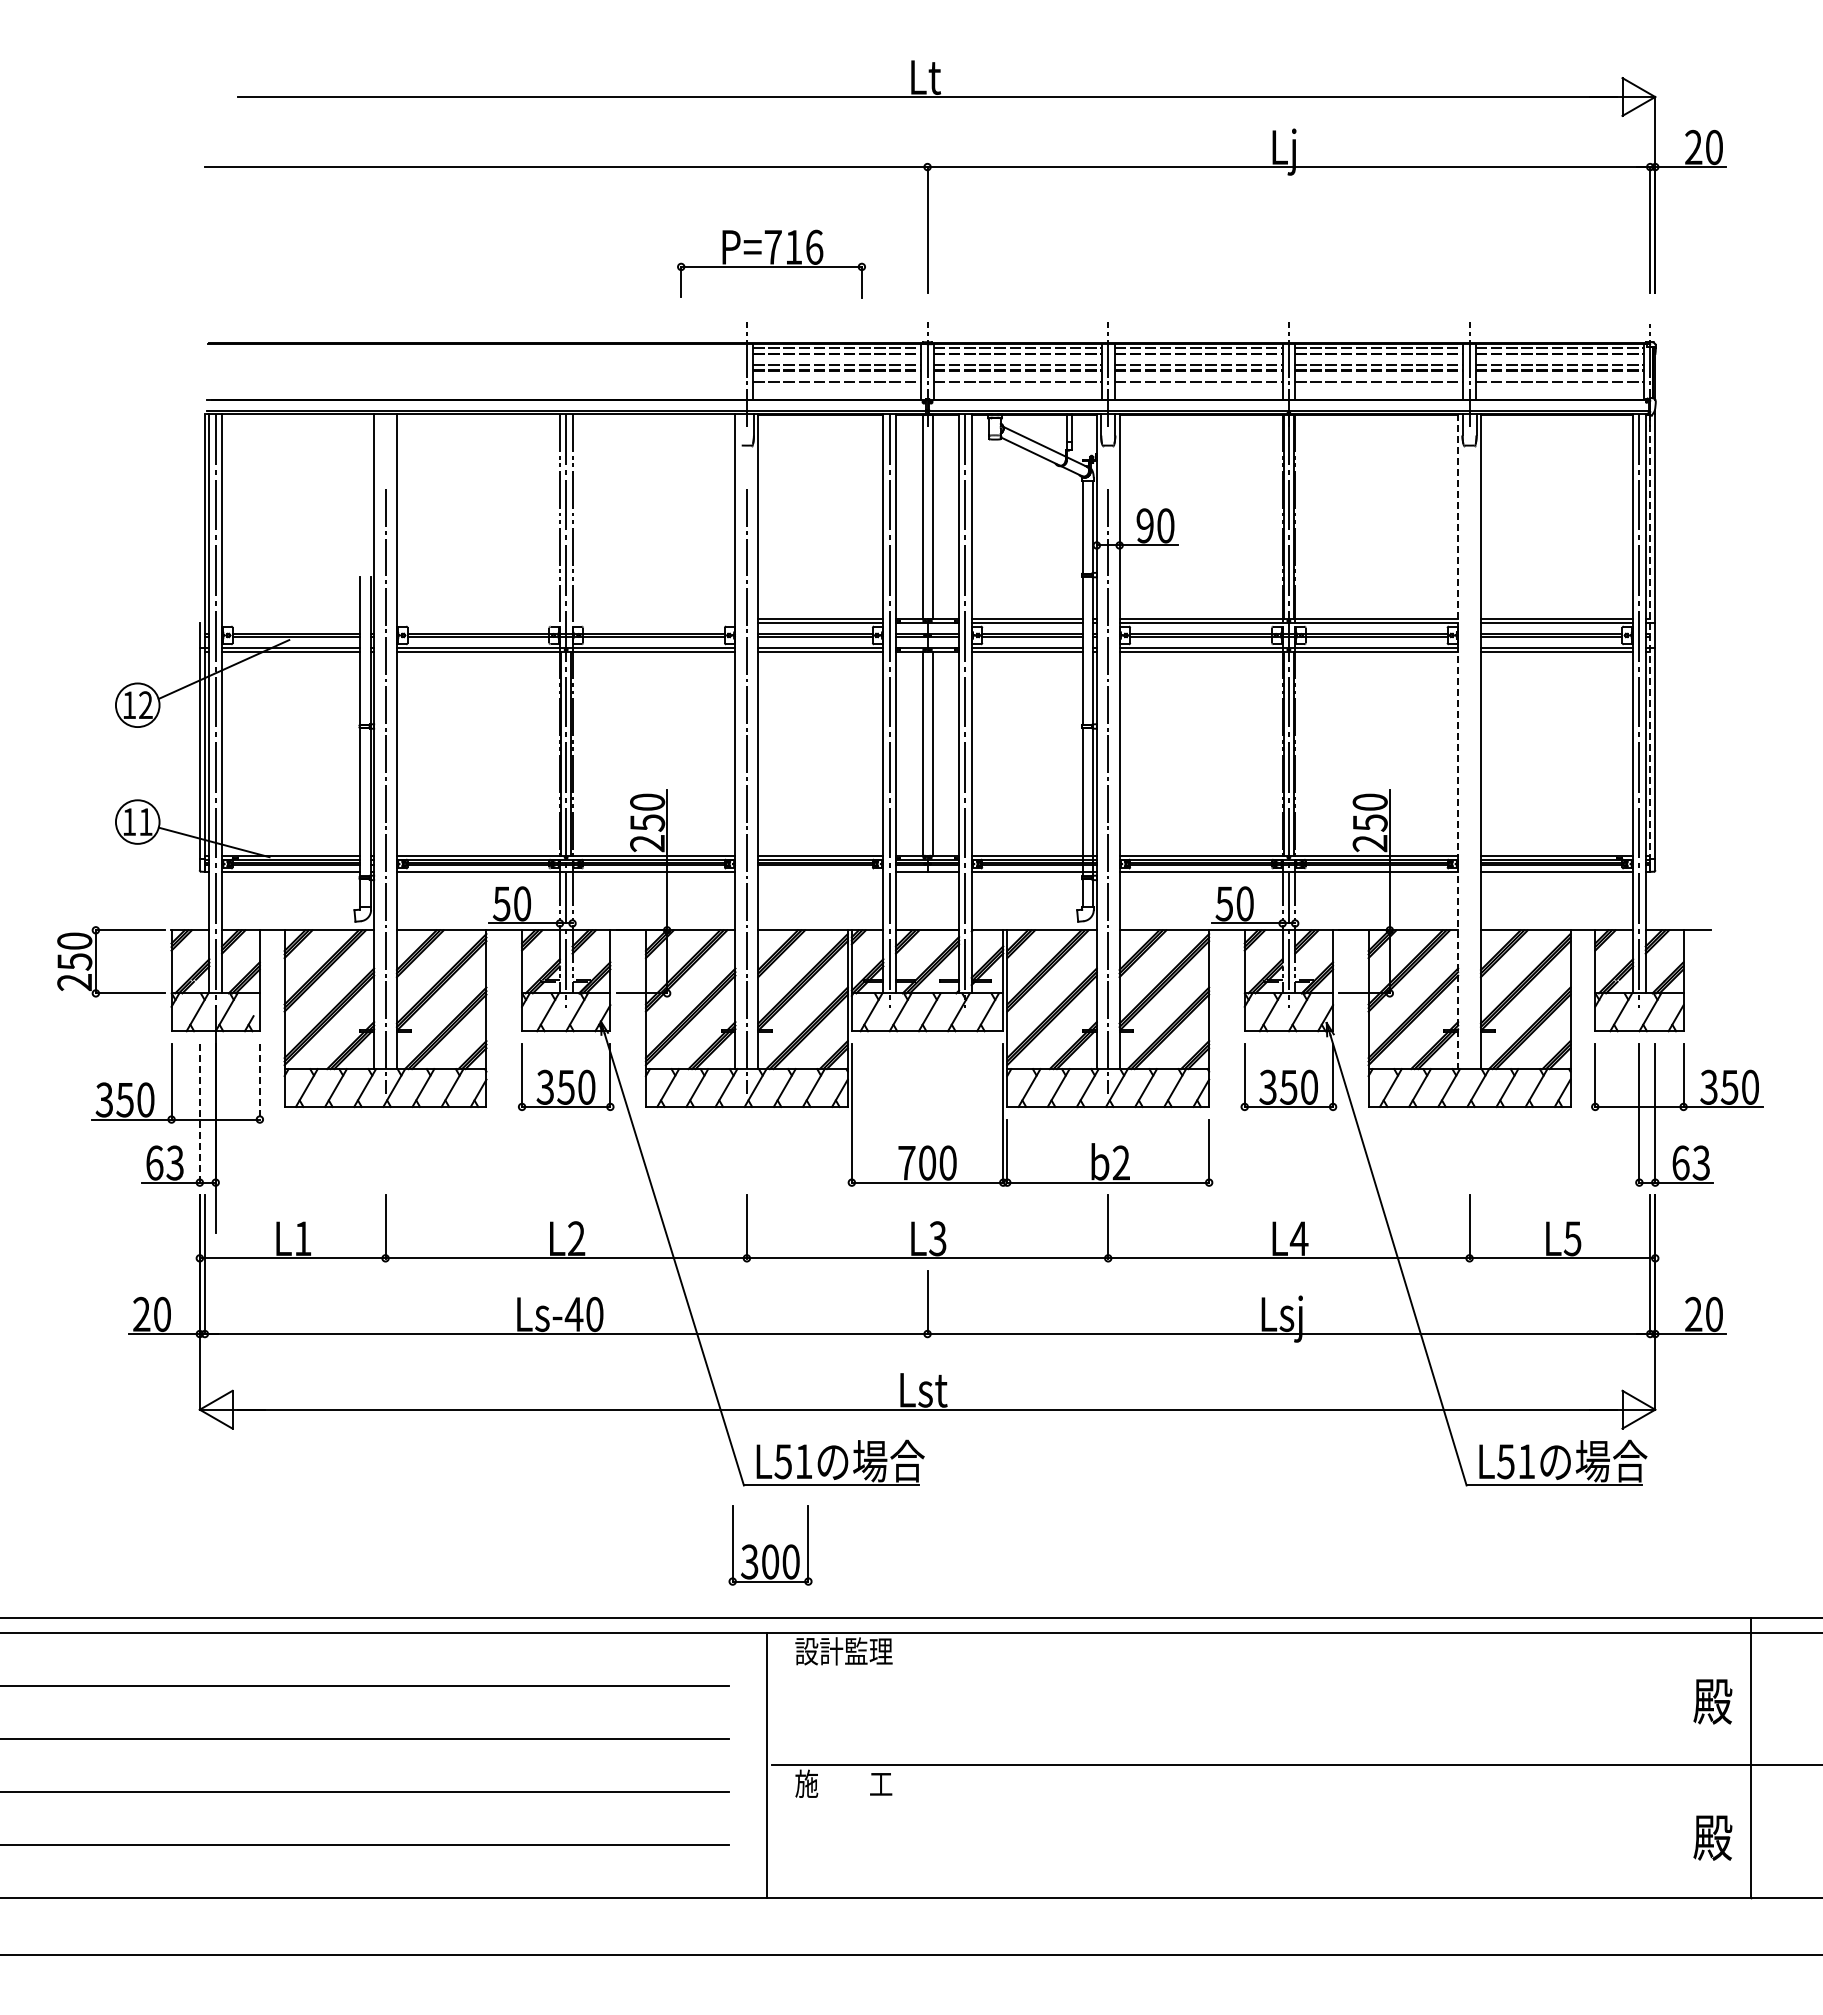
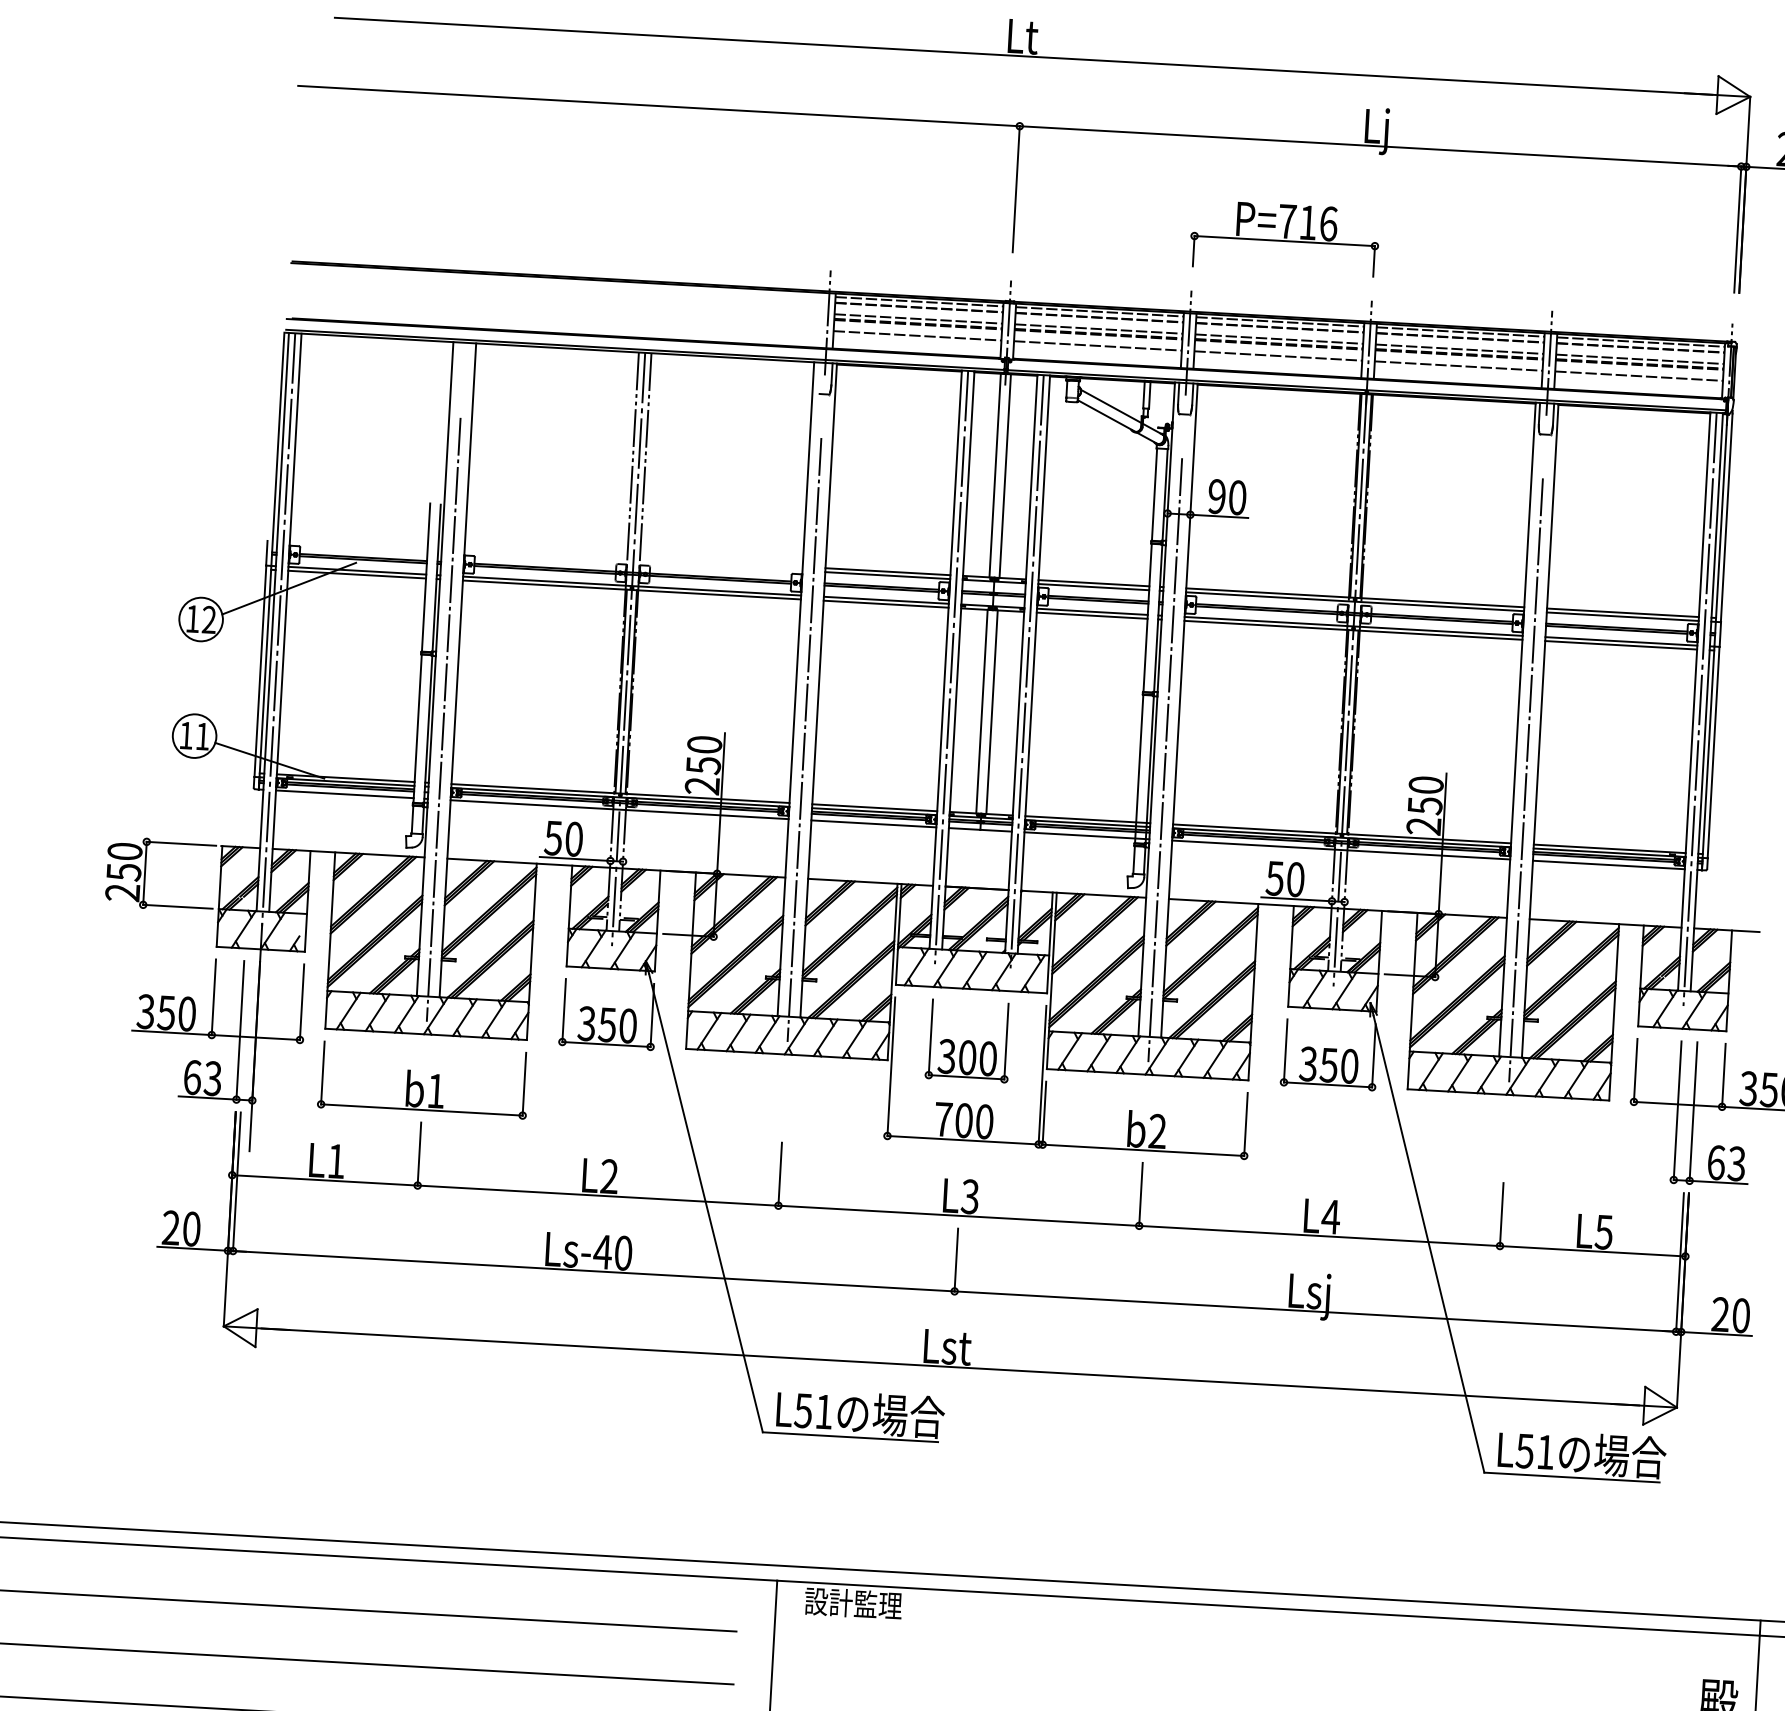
part: (771, 263) -> (1284, 237), moved
line: (1650, 643) -> (1714, 642), dashed -> solid
line: (1458, 742) -> (1517, 730), dashed -> solid
line: (1469, 791) -> (1525, 779), added
line: (820, 871) -> (873, 823), added
line: (259, 1081) -> (301, 1001), dashed -> solid
line: (199, 1113) -> (240, 1030), dashed -> solid
part: (385, 1152) -> (423, 1079), added
part: (770, 1545) -> (968, 1041), moved

